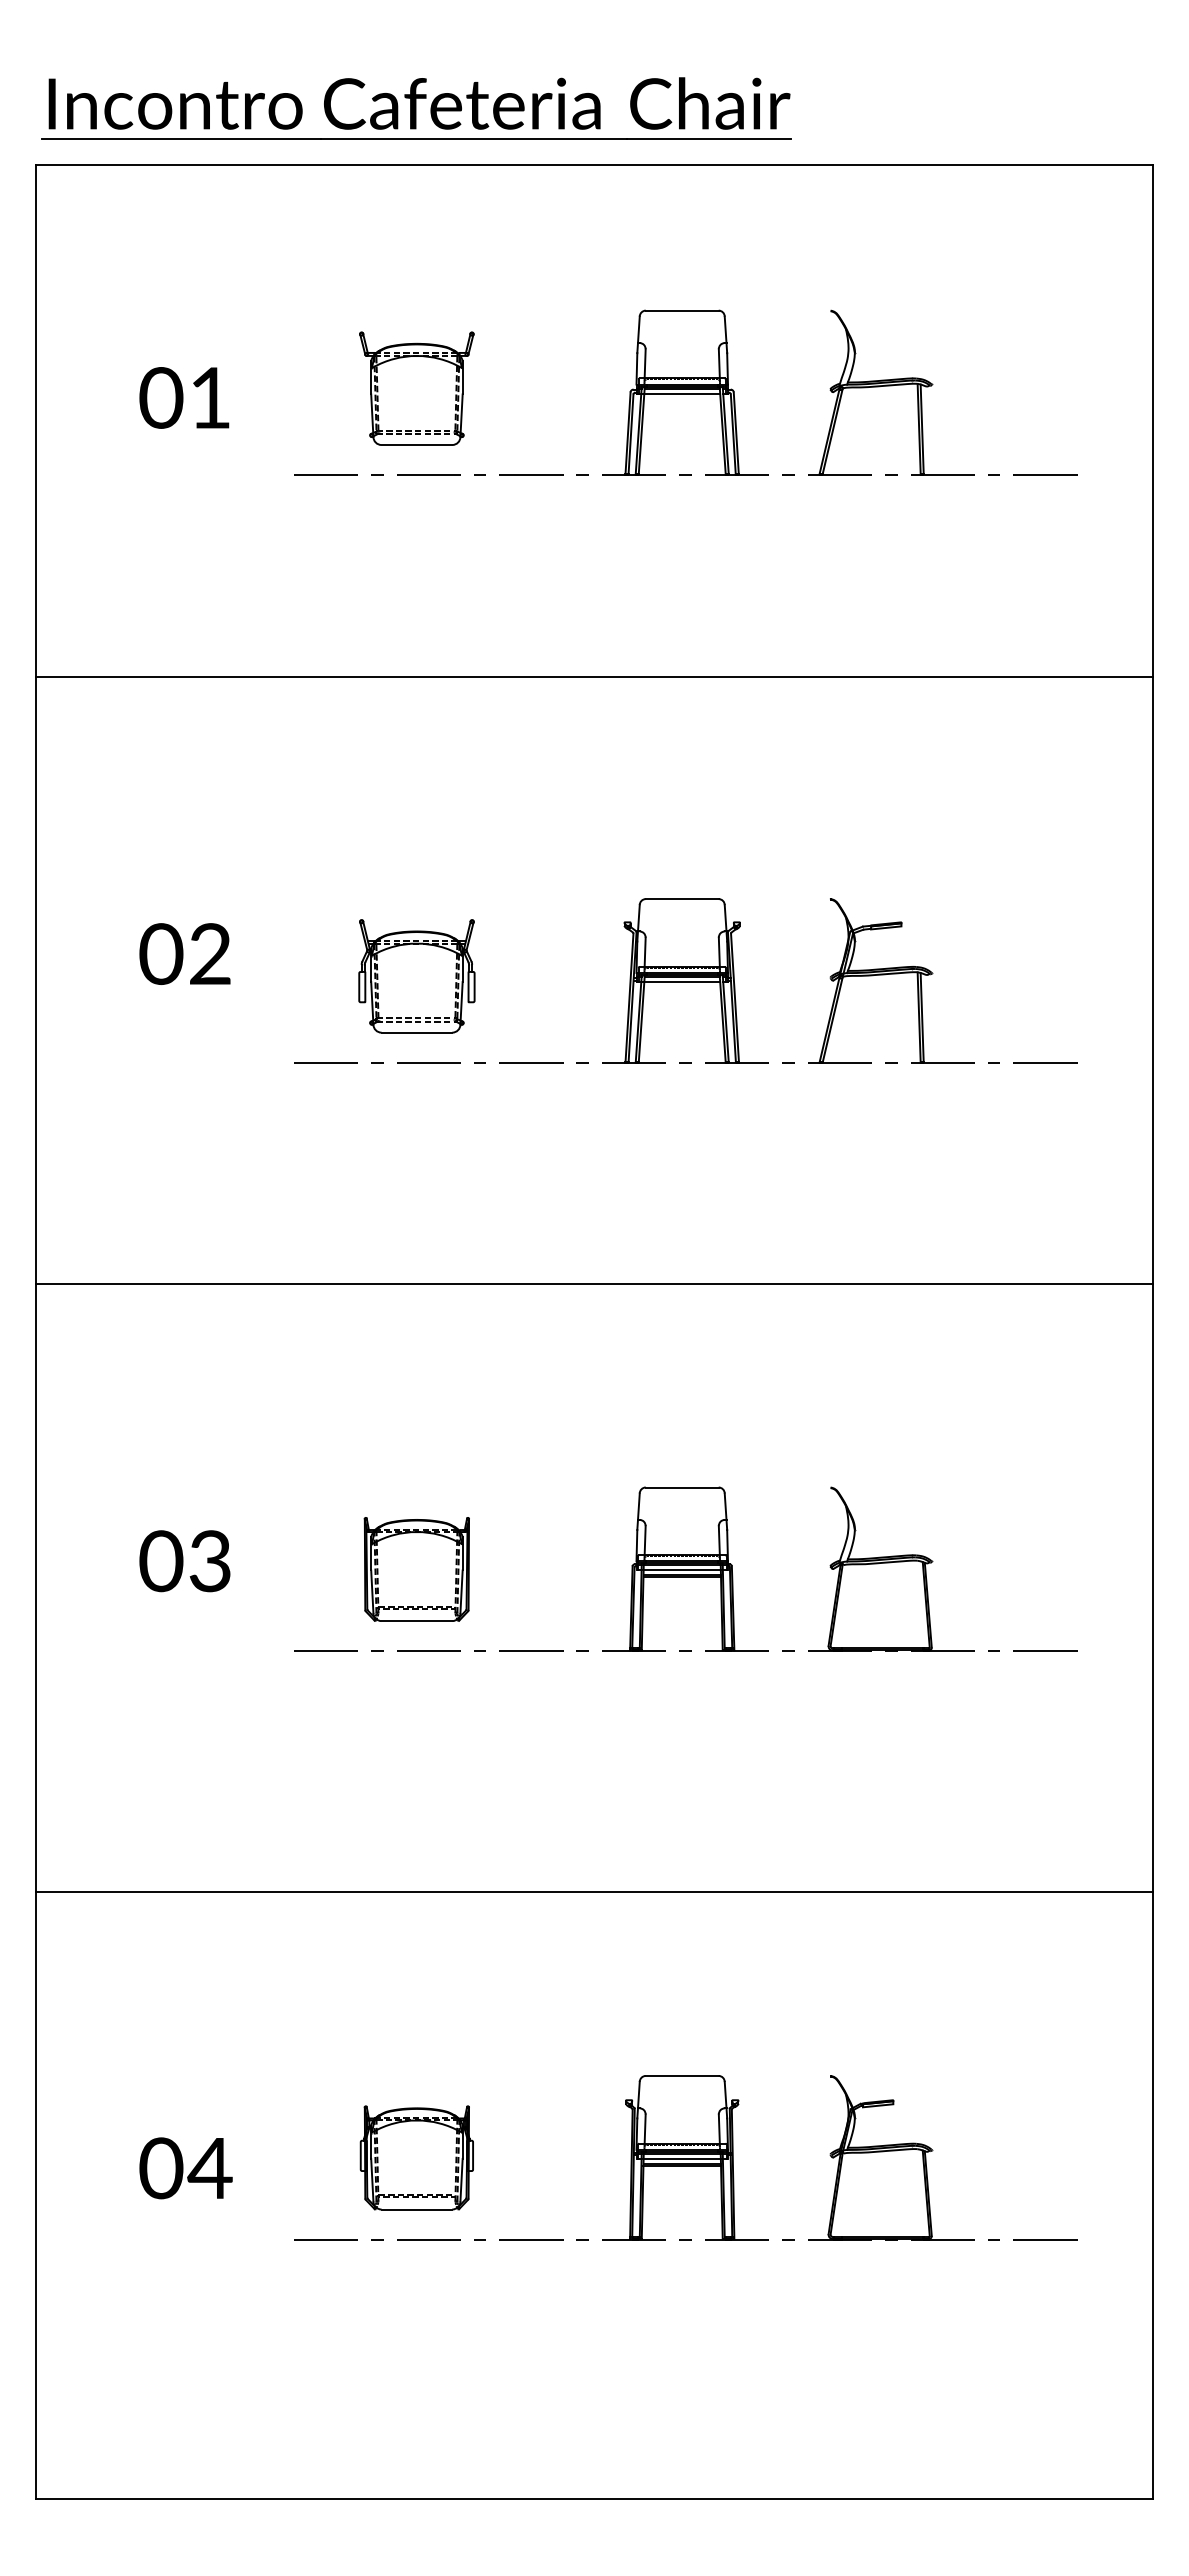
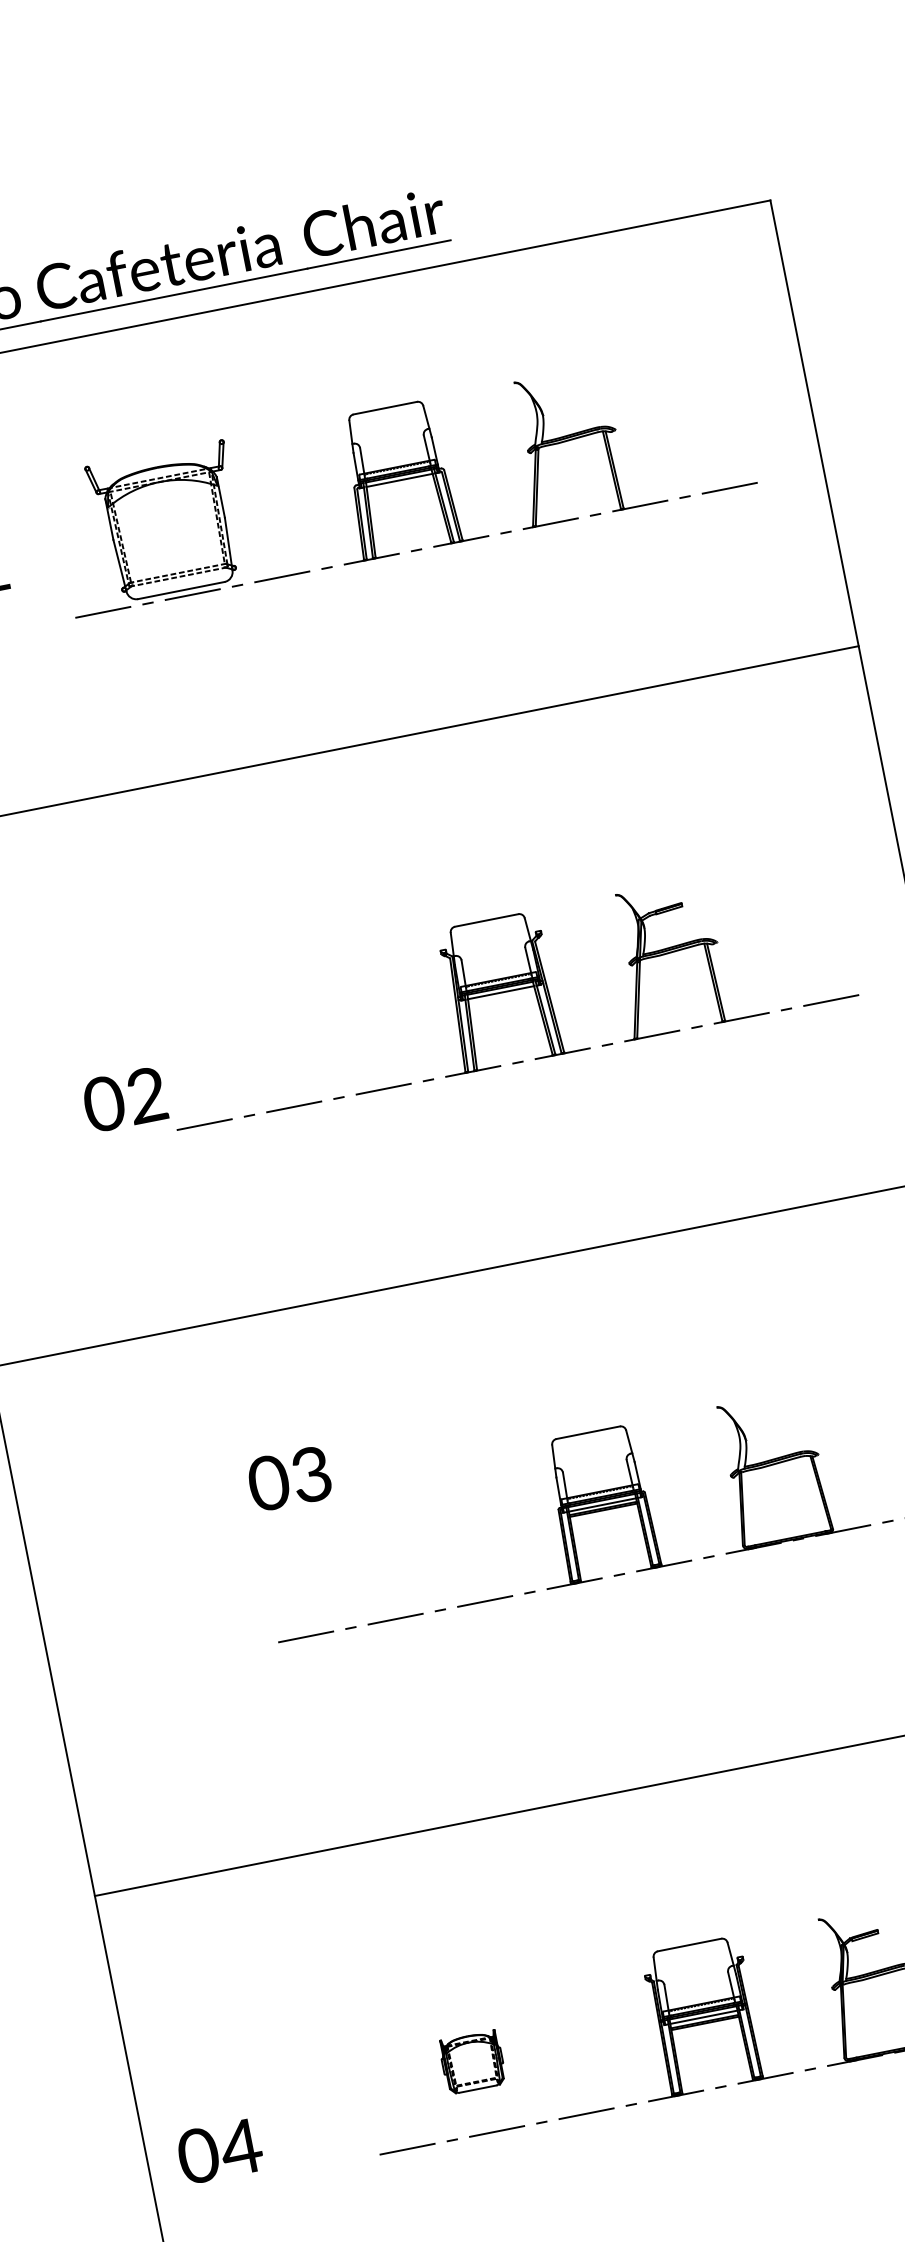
part: (416, 388) -> (167, 521), size x1.4
text: (184, 953) -> (124, 1099), moved
part: (416, 976) -> (268, 1033), removed
text: (184, 1561) -> (289, 1479), moved
part: (416, 1569) -> (370, 1549), removed
part: (416, 2157) -> (472, 2061), size x0.6
text: (185, 2168) -> (219, 2151), moved

